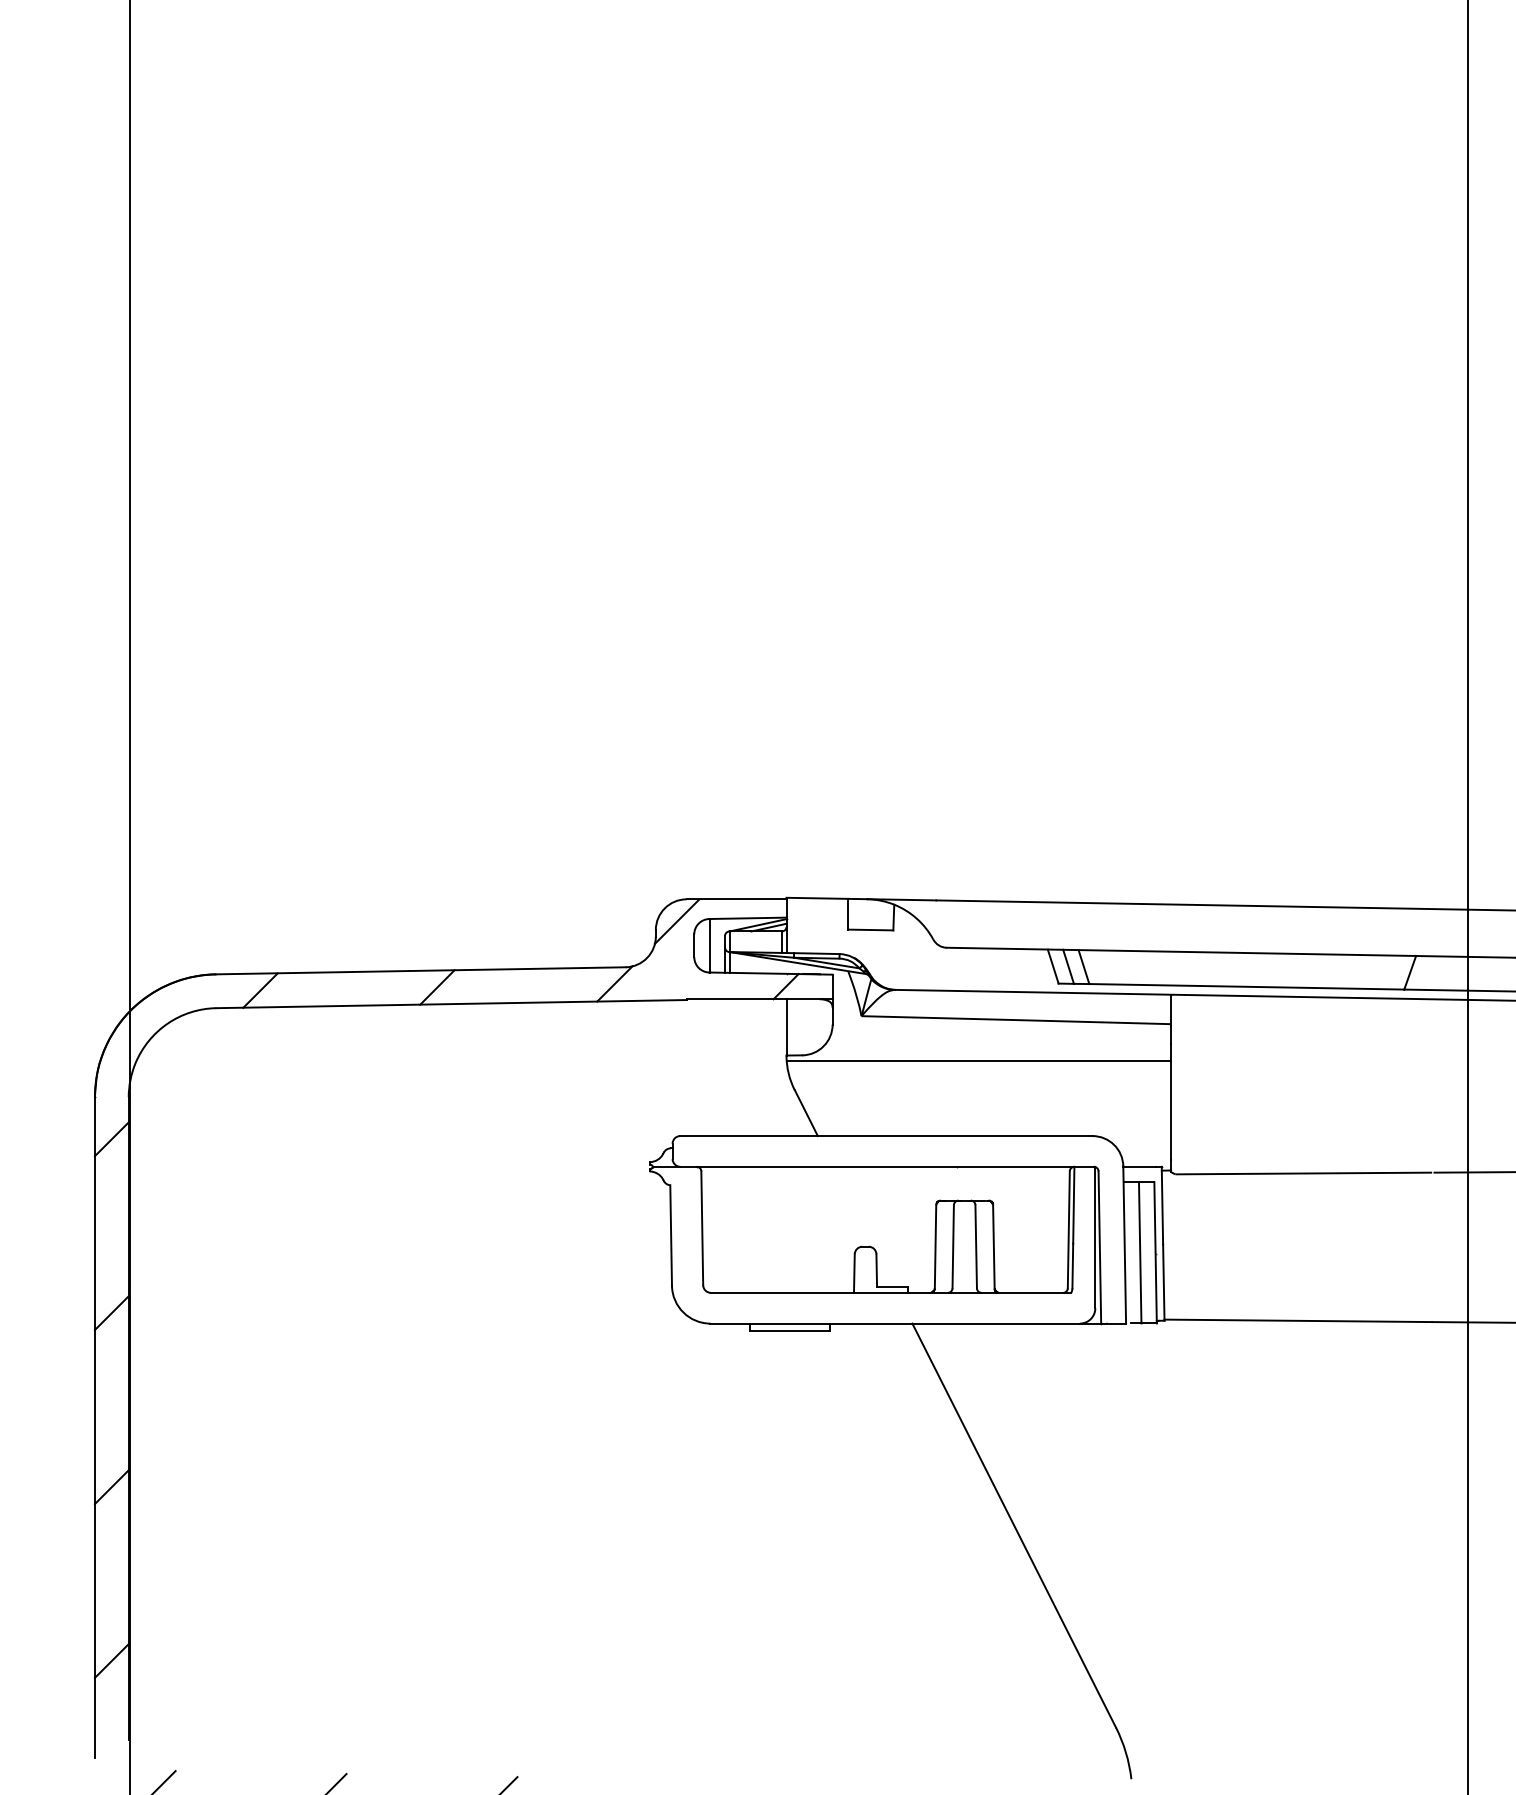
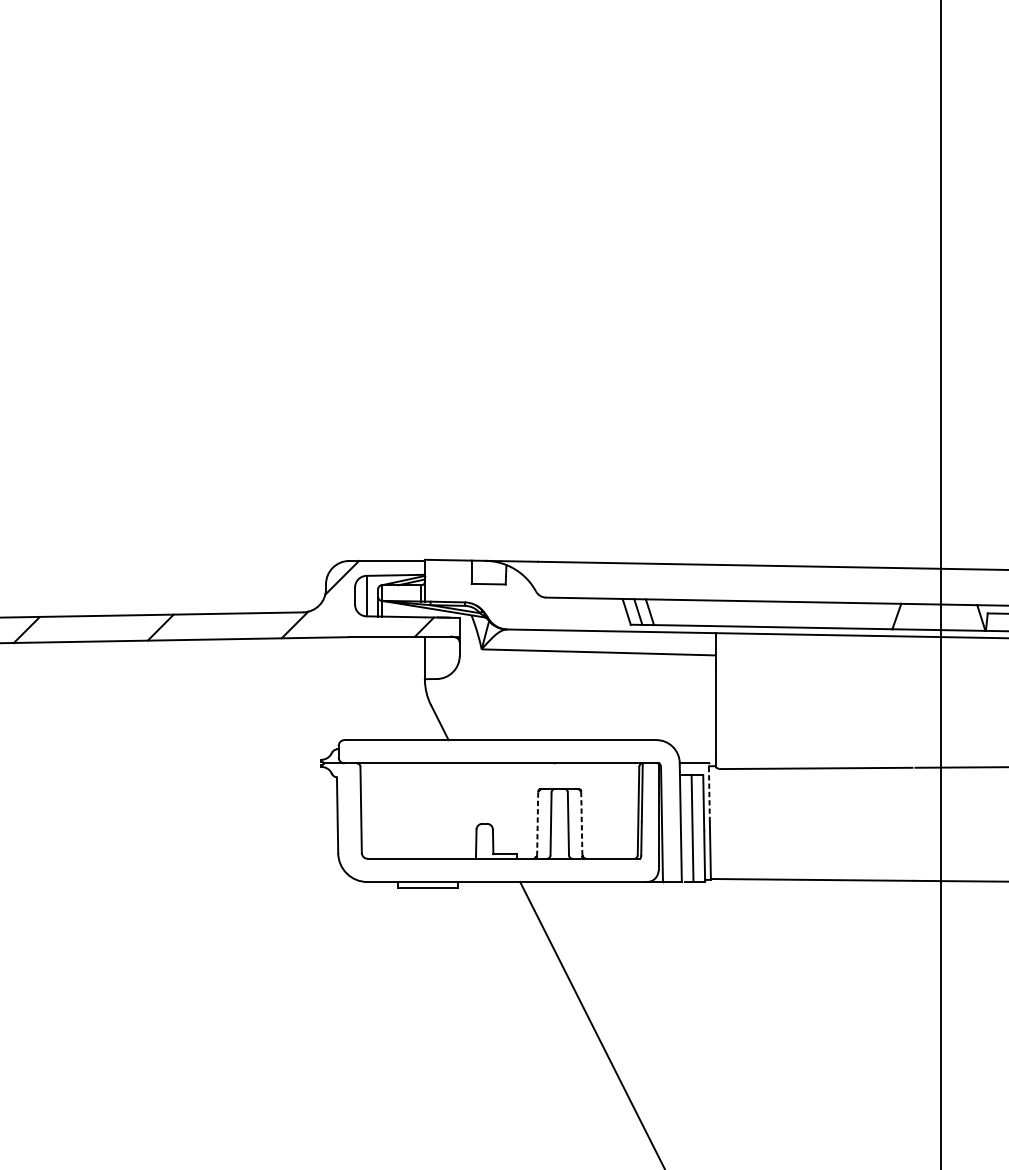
line: (978, 1060) -> (570, 682), removed
line: (1162, 1205) -> (709, 792), solid -> dashed
line: (935, 1246) -> (537, 823), solid -> dashed
line: (993, 1246) -> (581, 823), solid -> dashed

